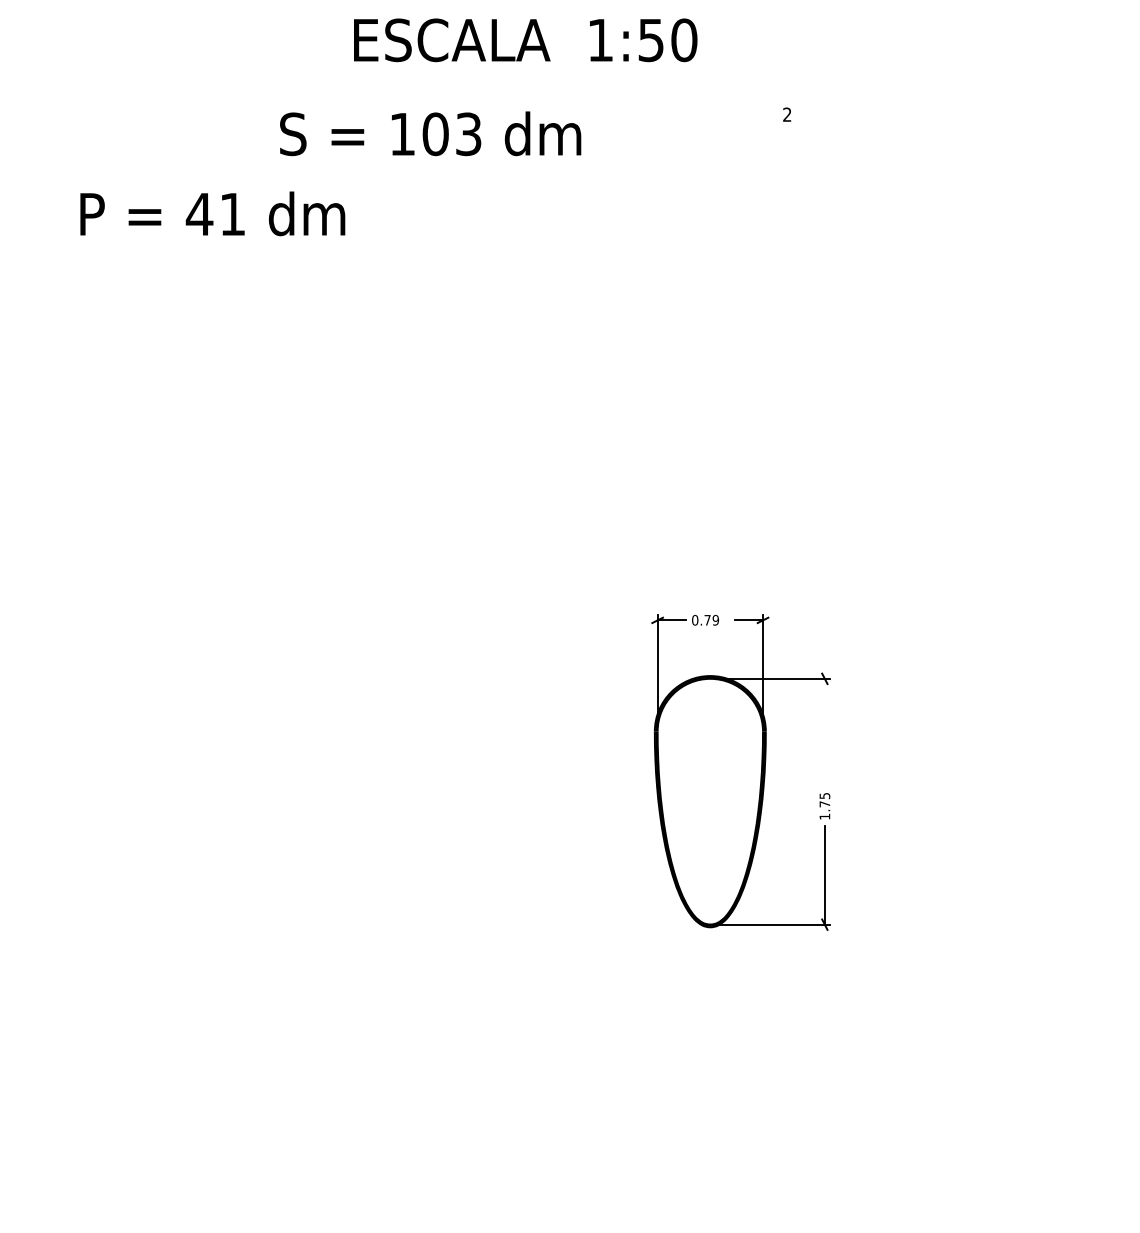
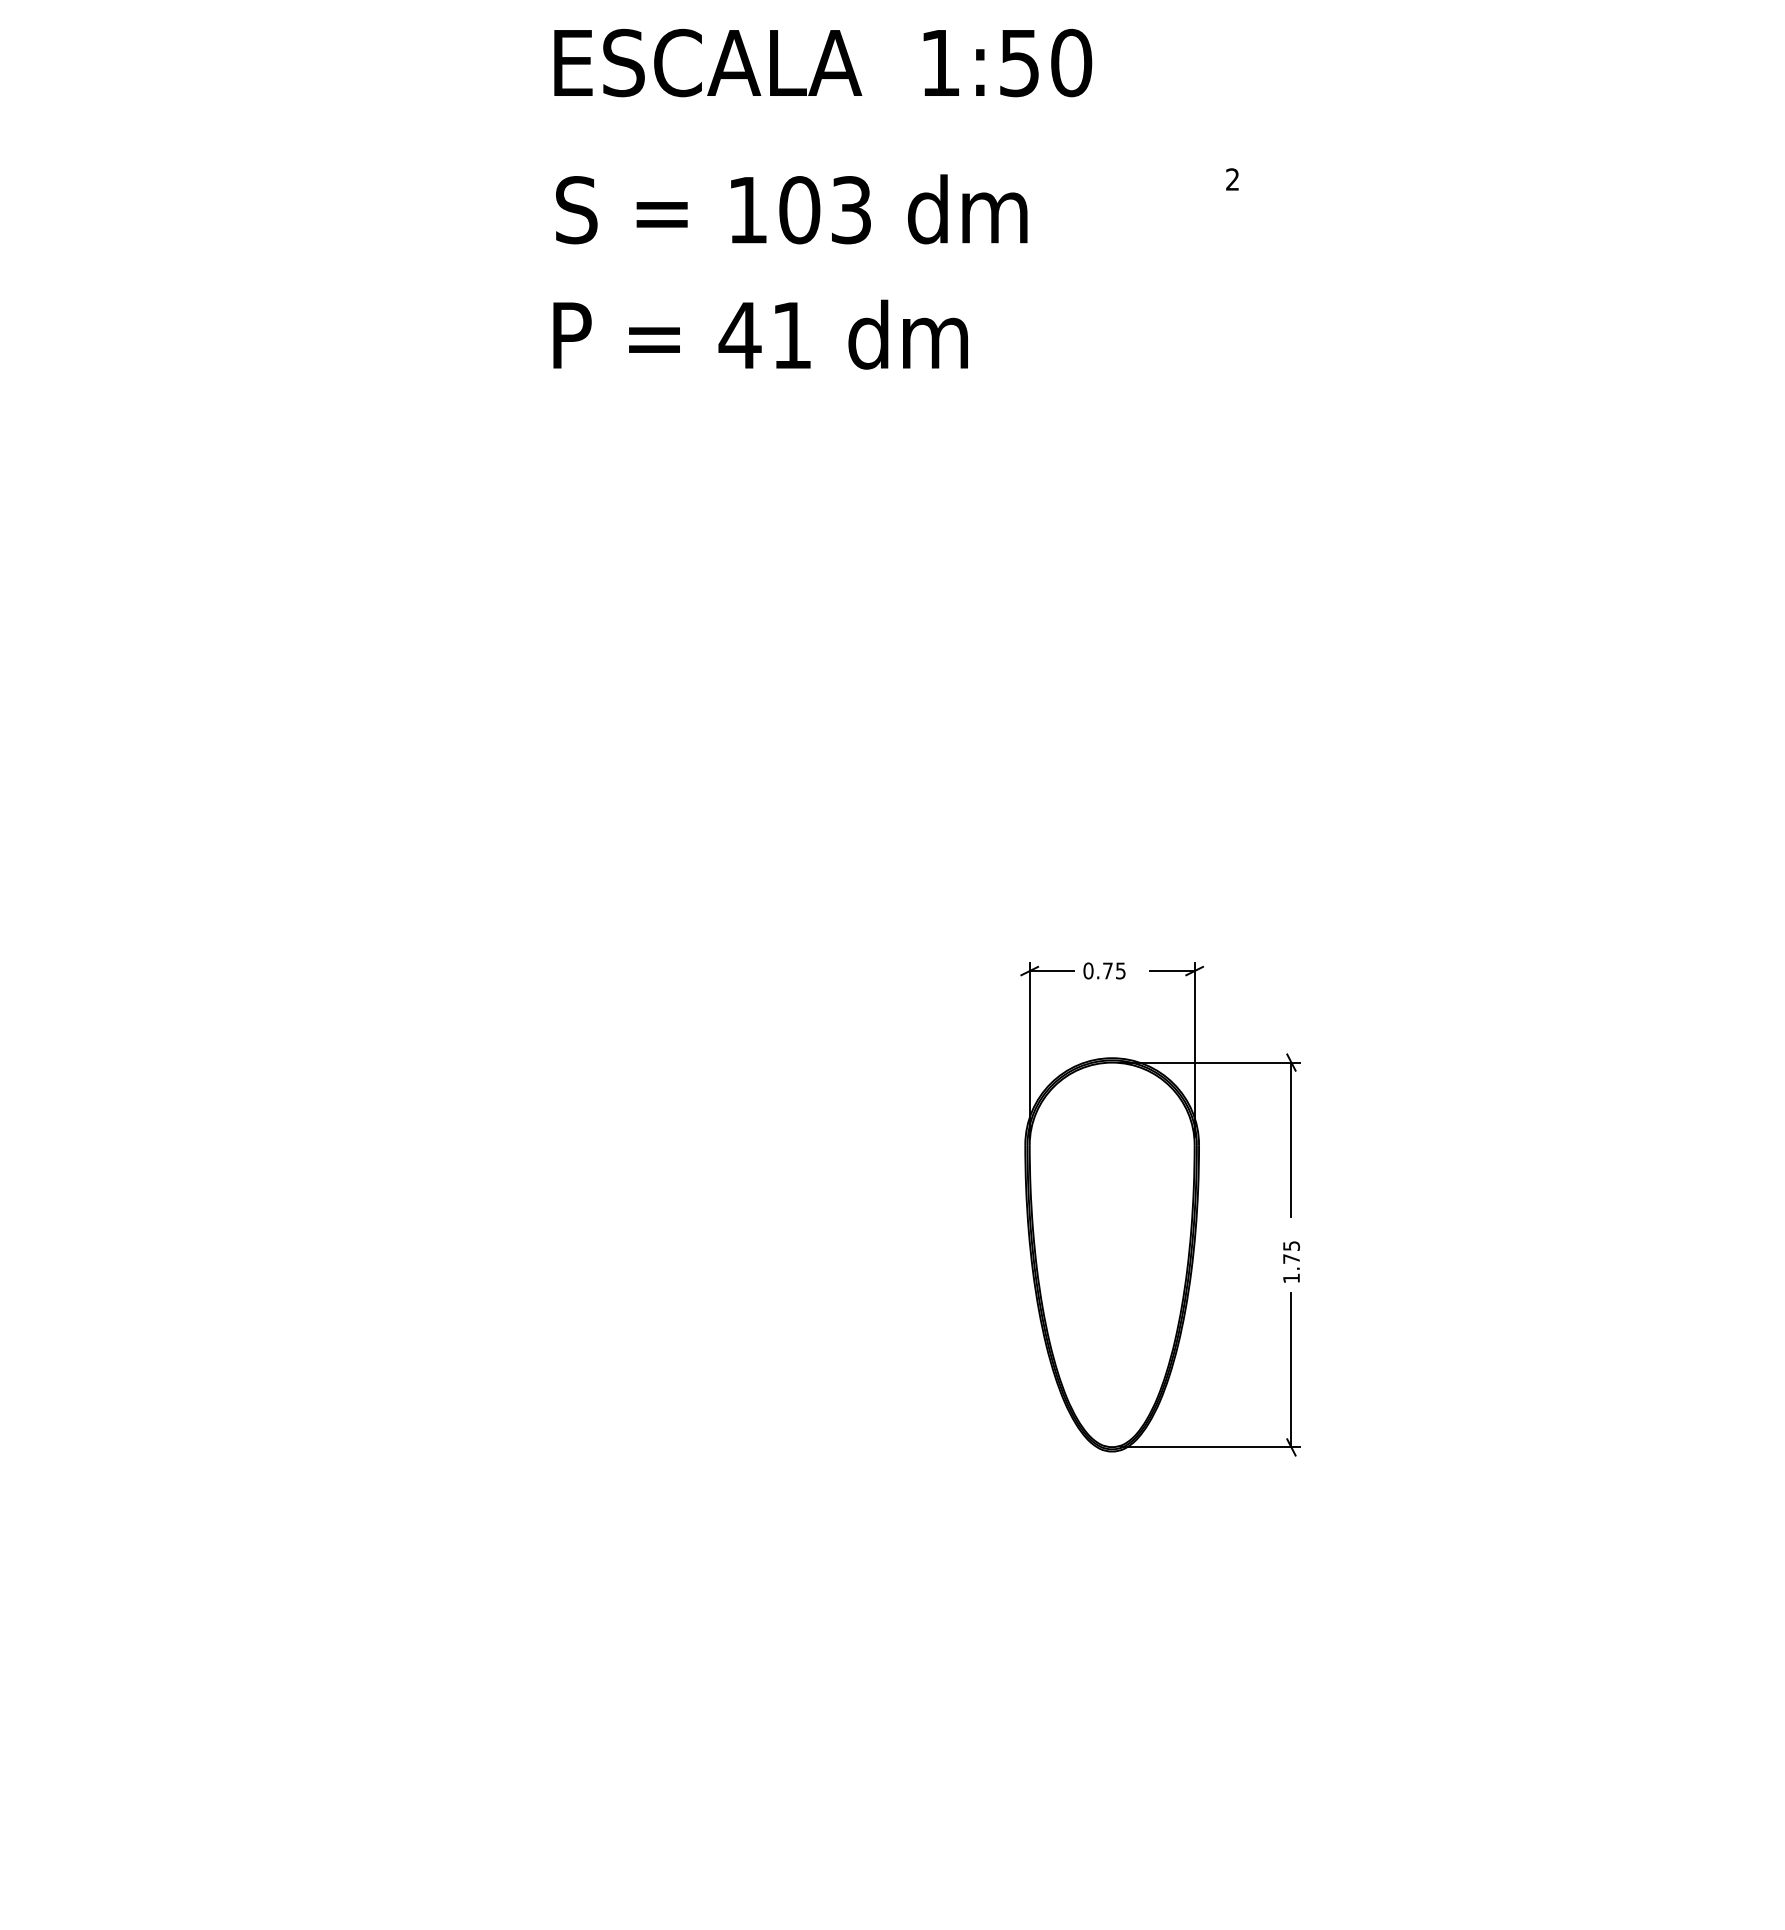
text: (430, 133) -> (791, 208), moved
text: (212, 213) -> (760, 334), moved
text: (715, 619) -> (1120, 969), 0.79 -> 0.75
line: (824, 727) -> (1290, 1138), added

